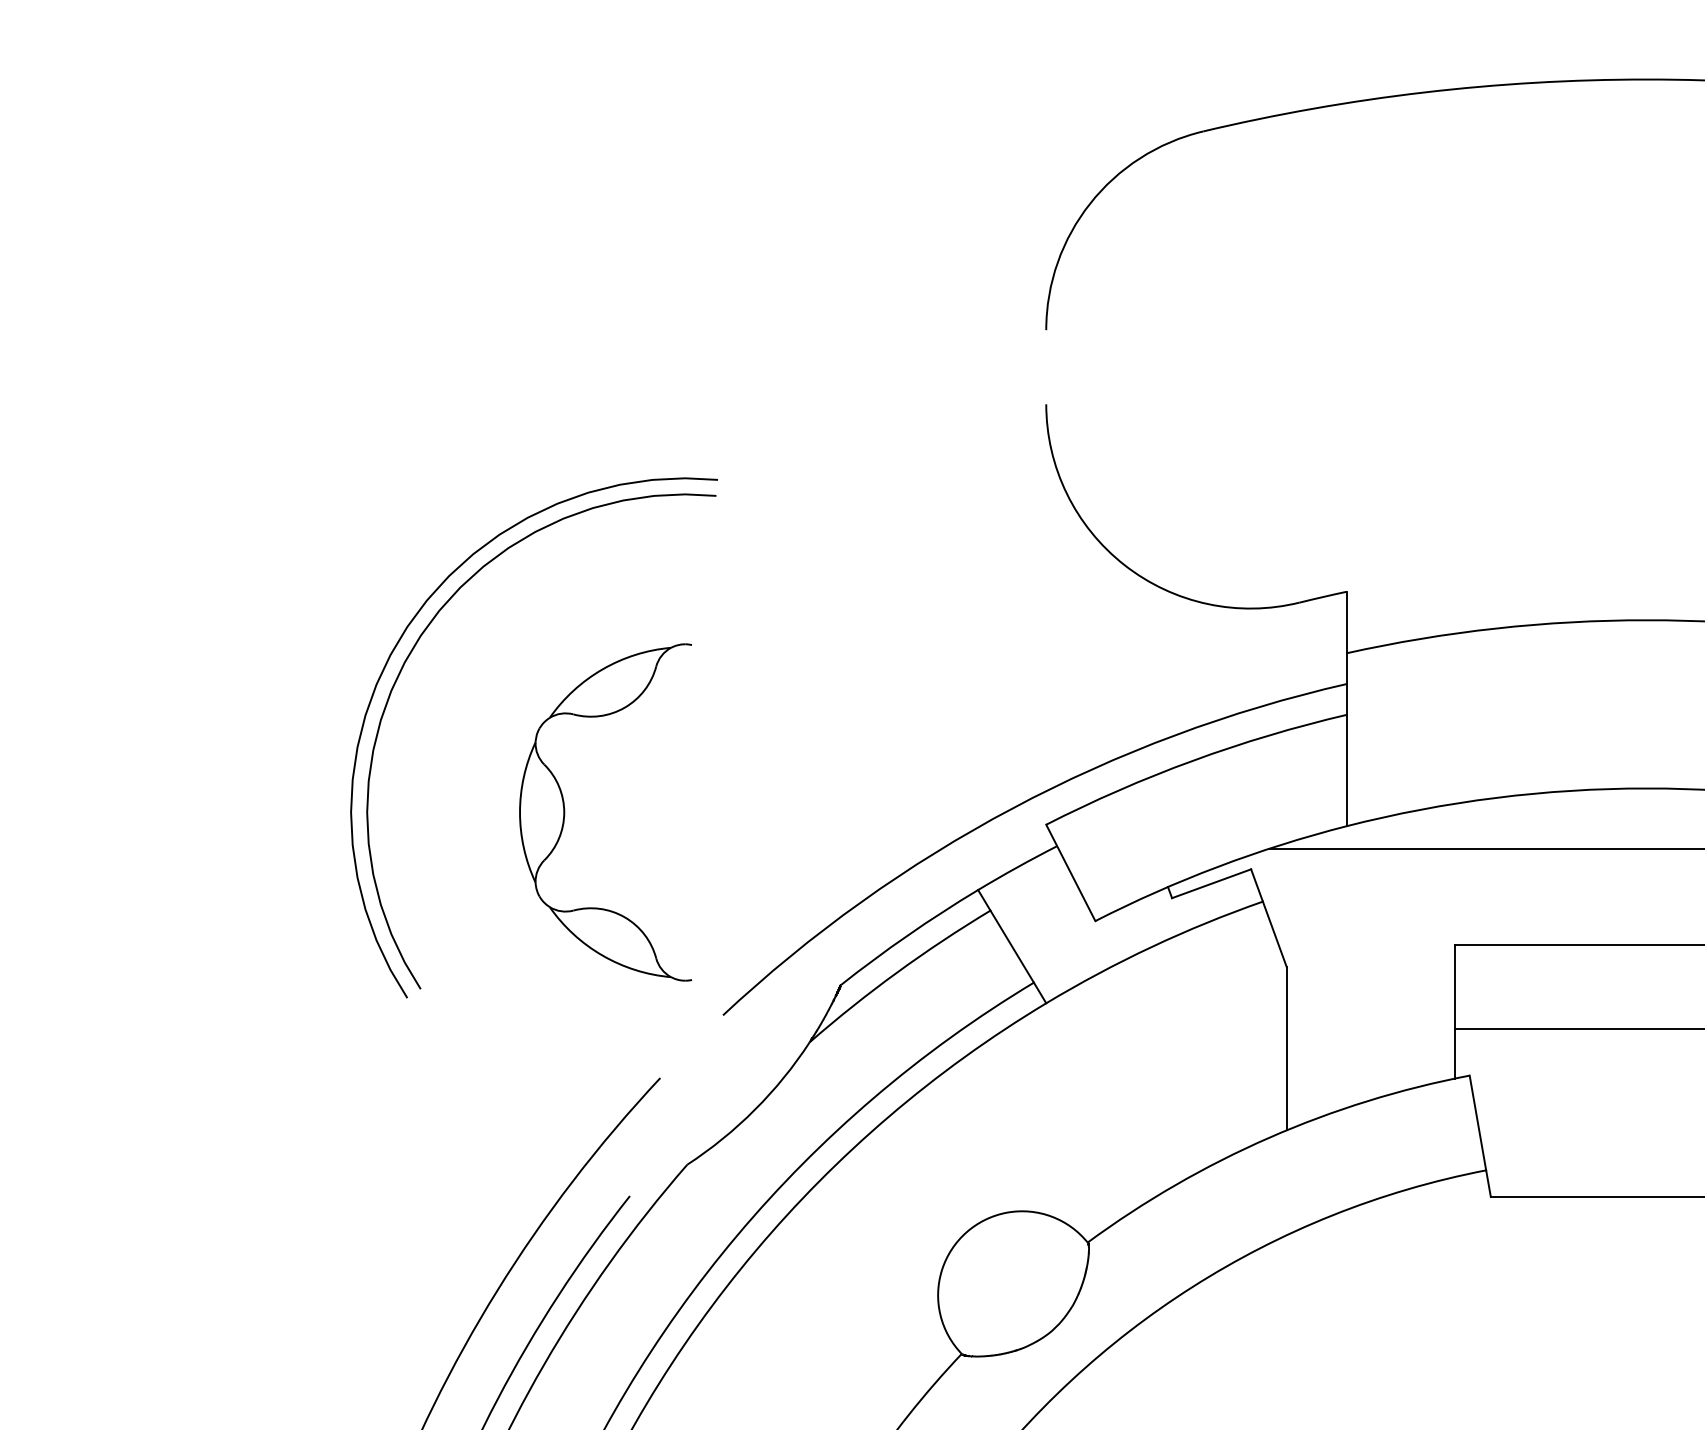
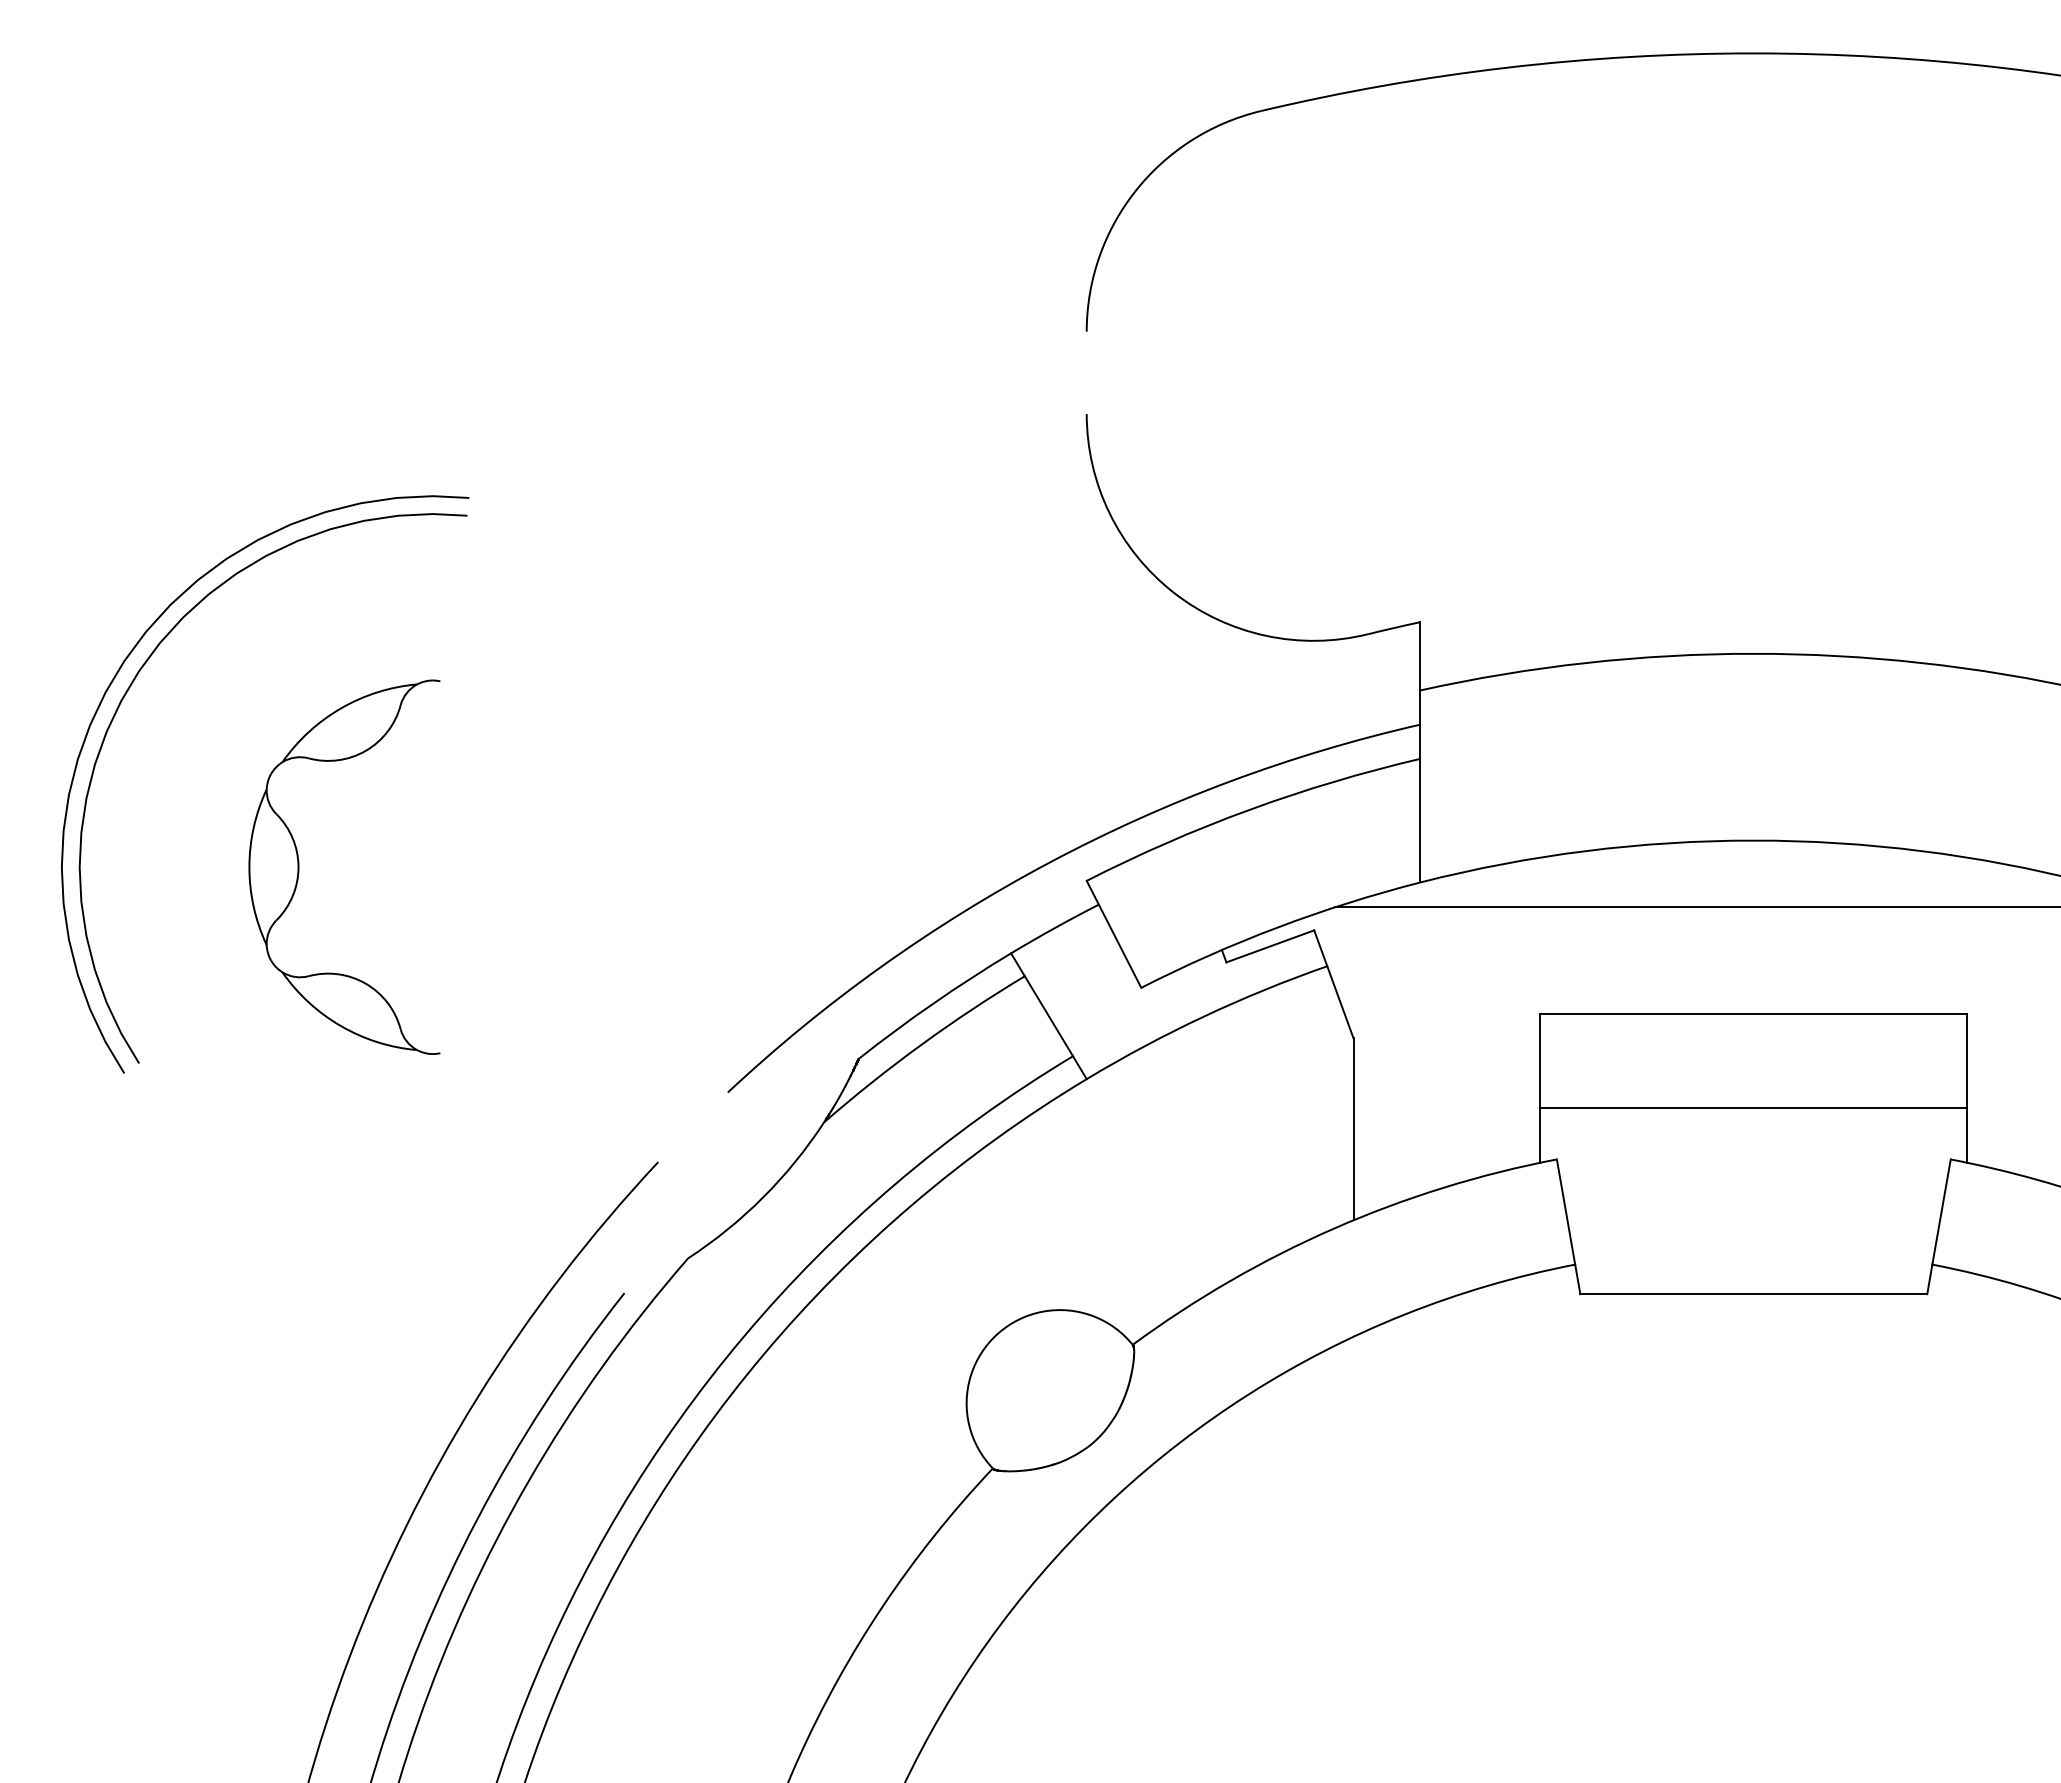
part: (533, 737) -> (264, 784), moved

